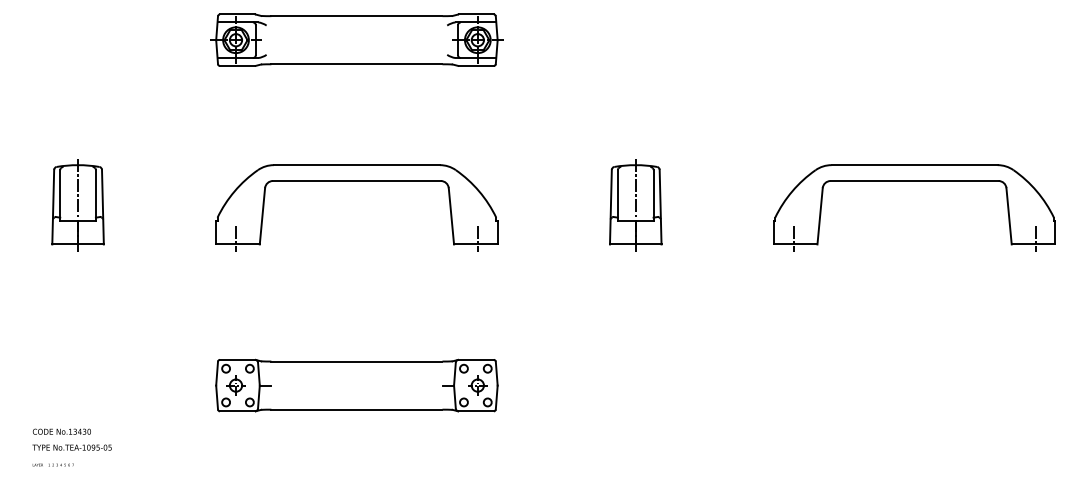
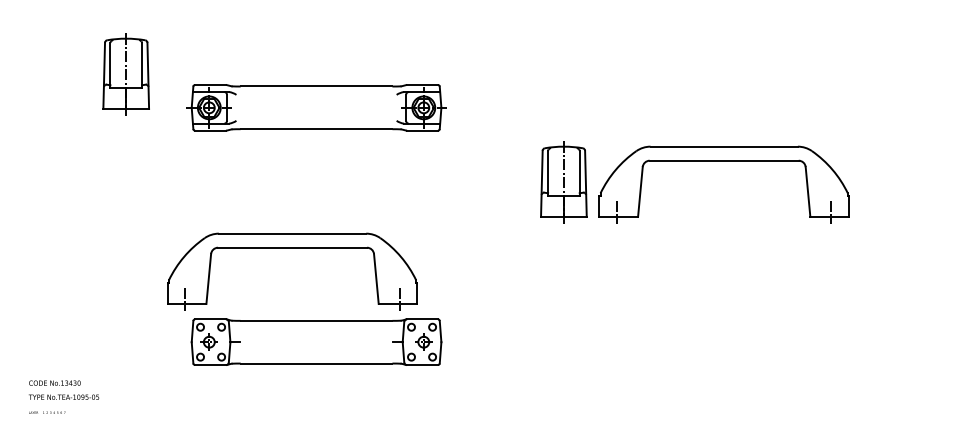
part: (356, 39) -> (316, 107), moved
part: (356, 181) -> (292, 248), moved
part: (913, 181) -> (723, 161), moved
part: (77, 205) -> (125, 74), moved

